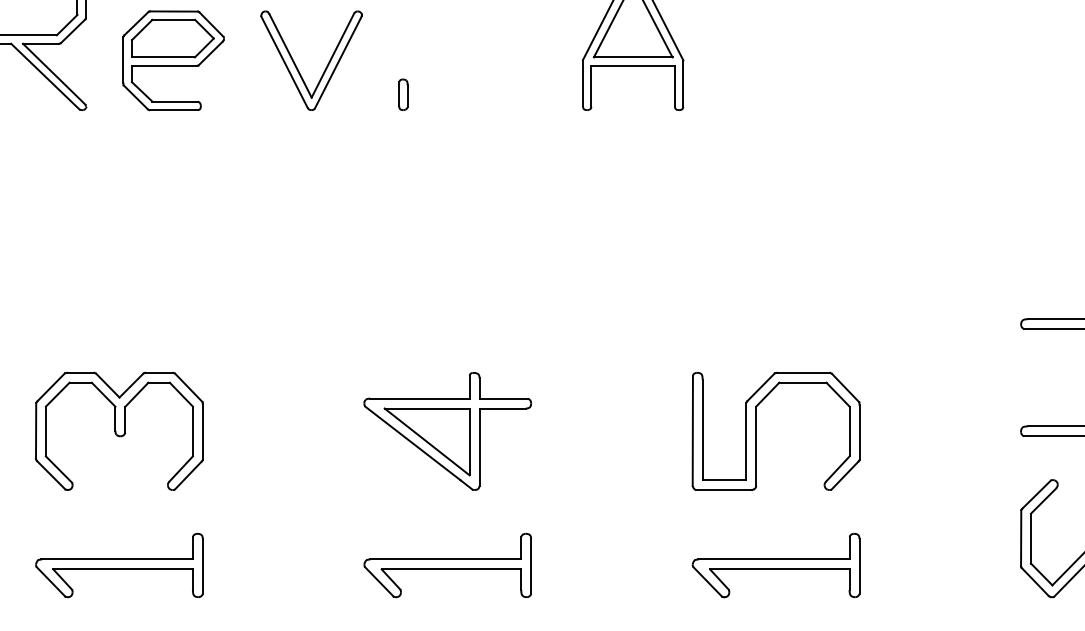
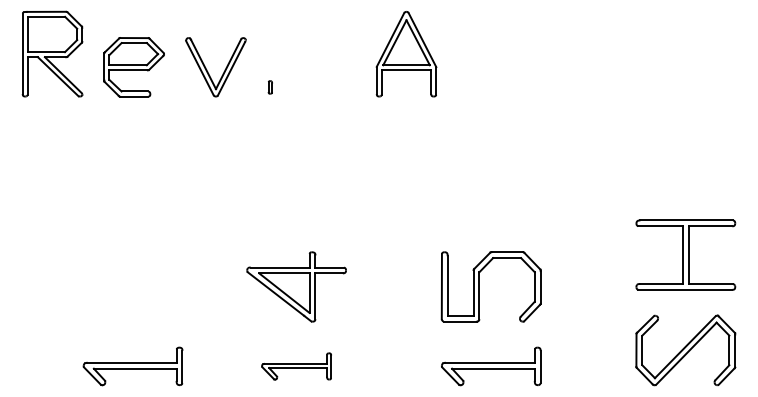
part: (403, 94) -> (270, 87), size x0.7
part: (118, 430) -> (101, 286), removed
part: (118, 565) -> (132, 366), moved
part: (447, 565) -> (296, 366), size x0.7

